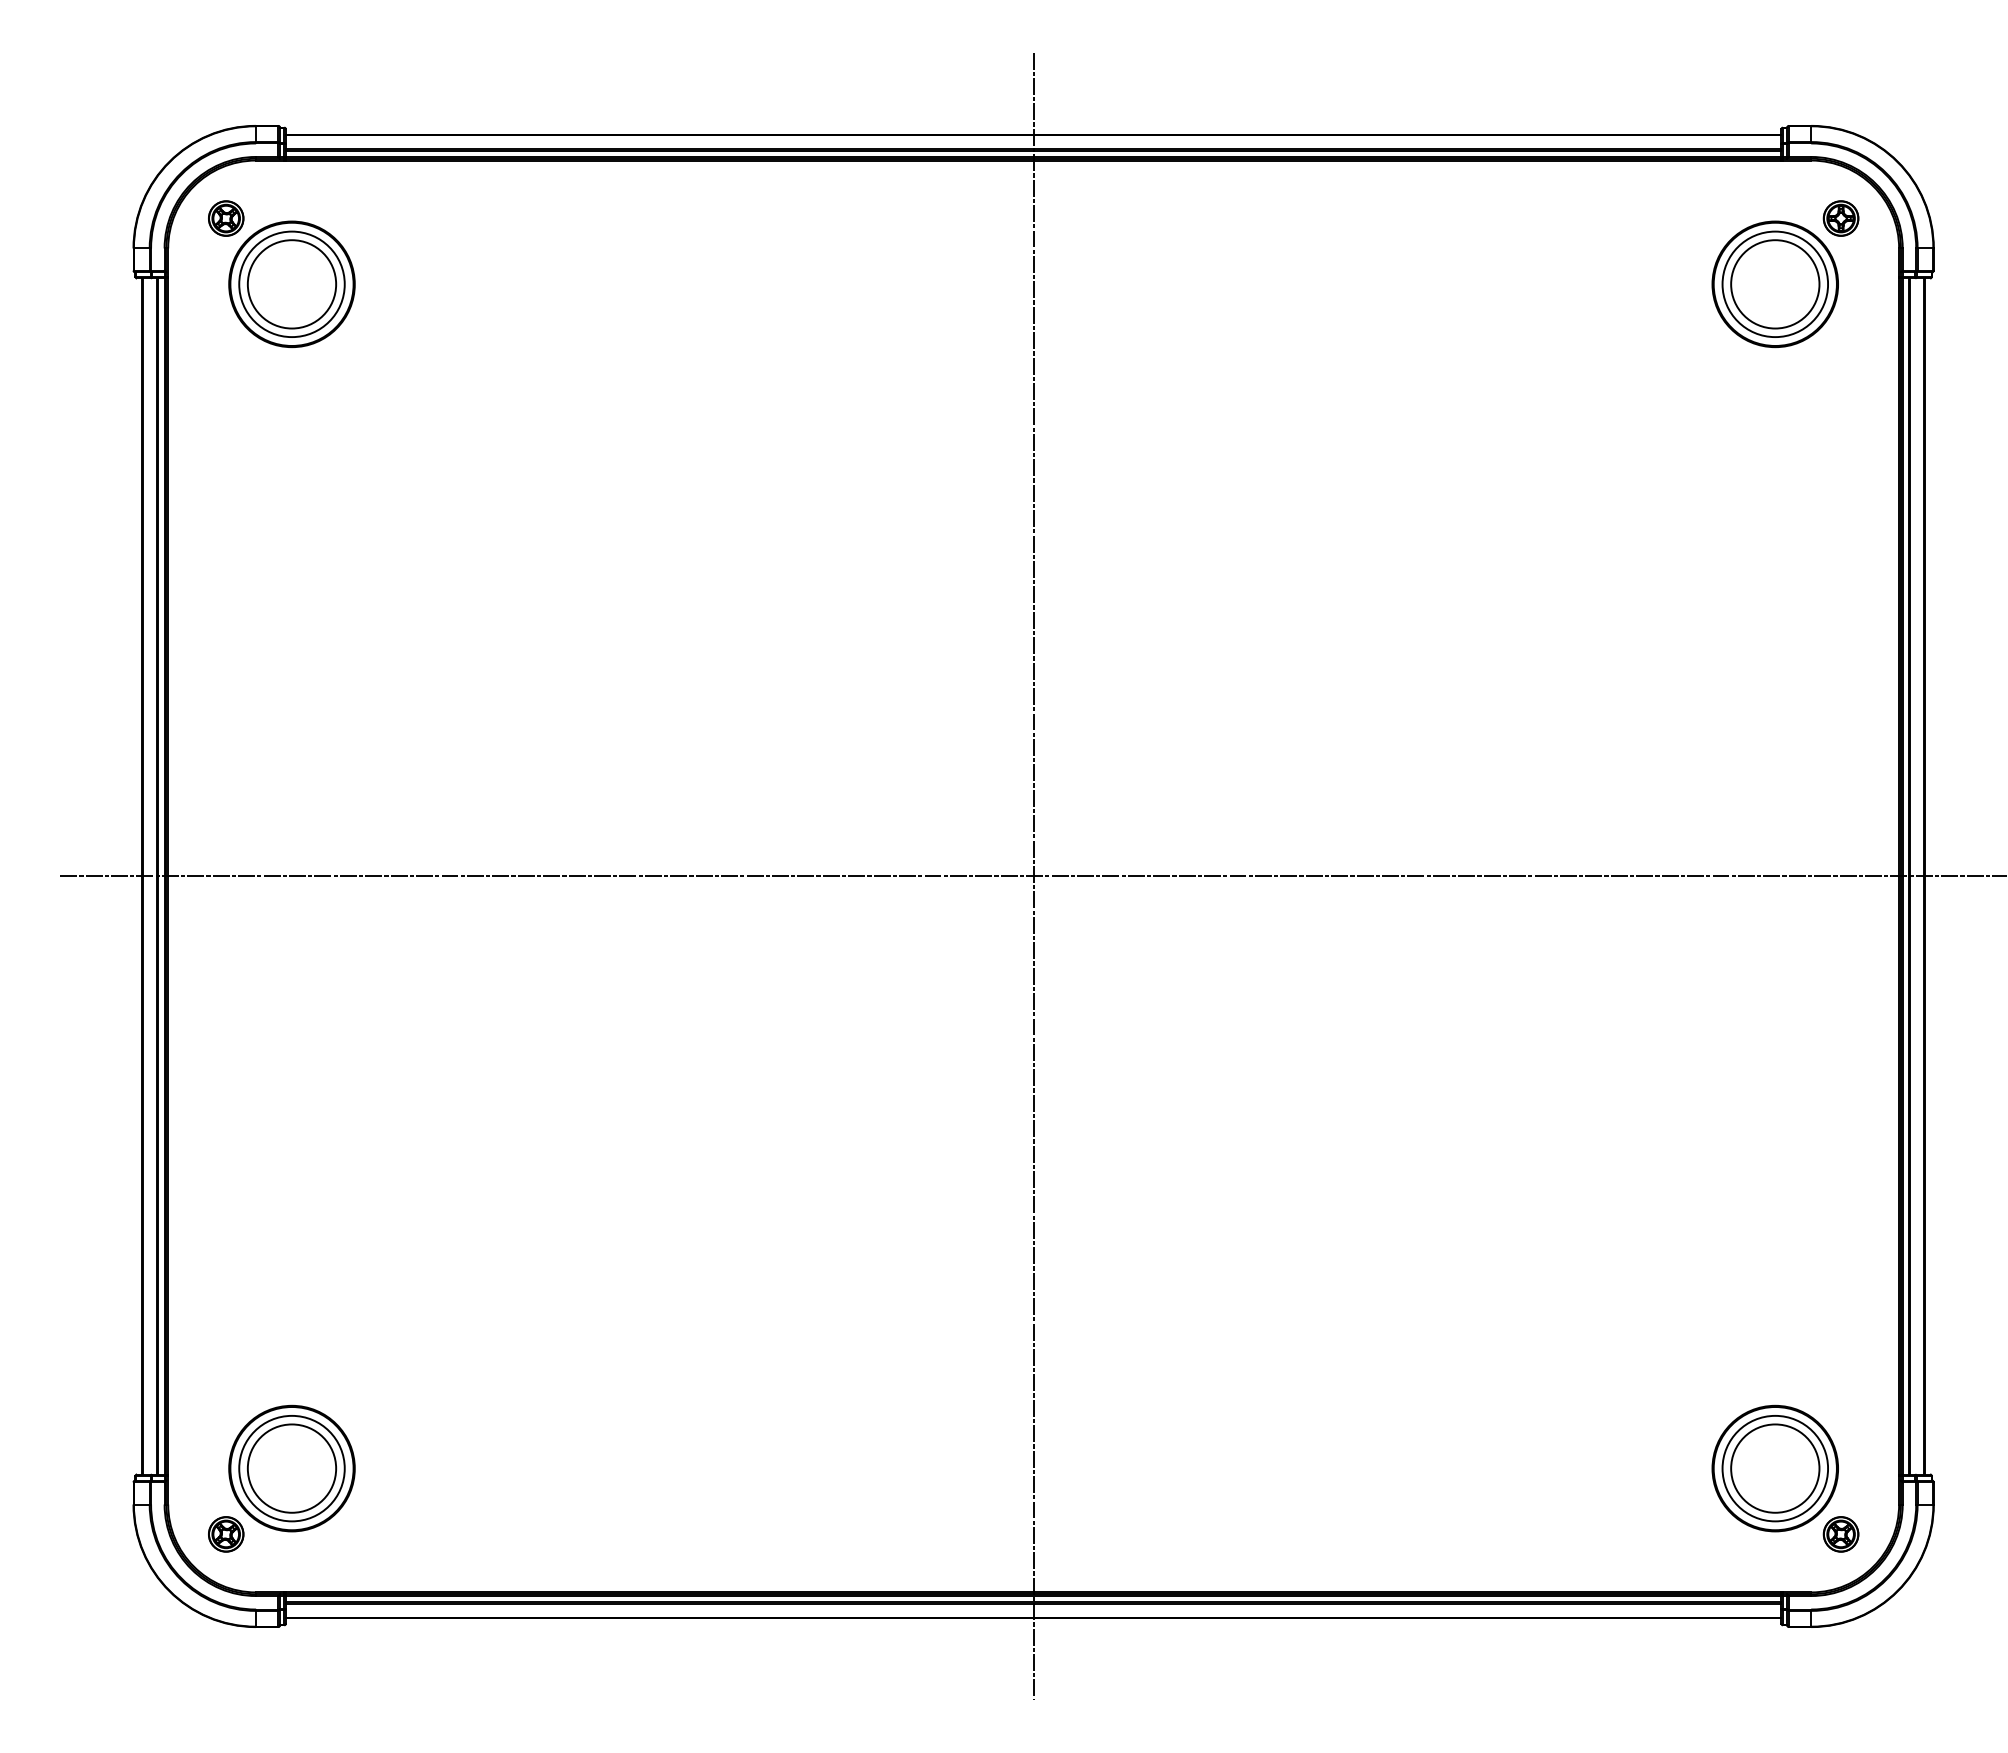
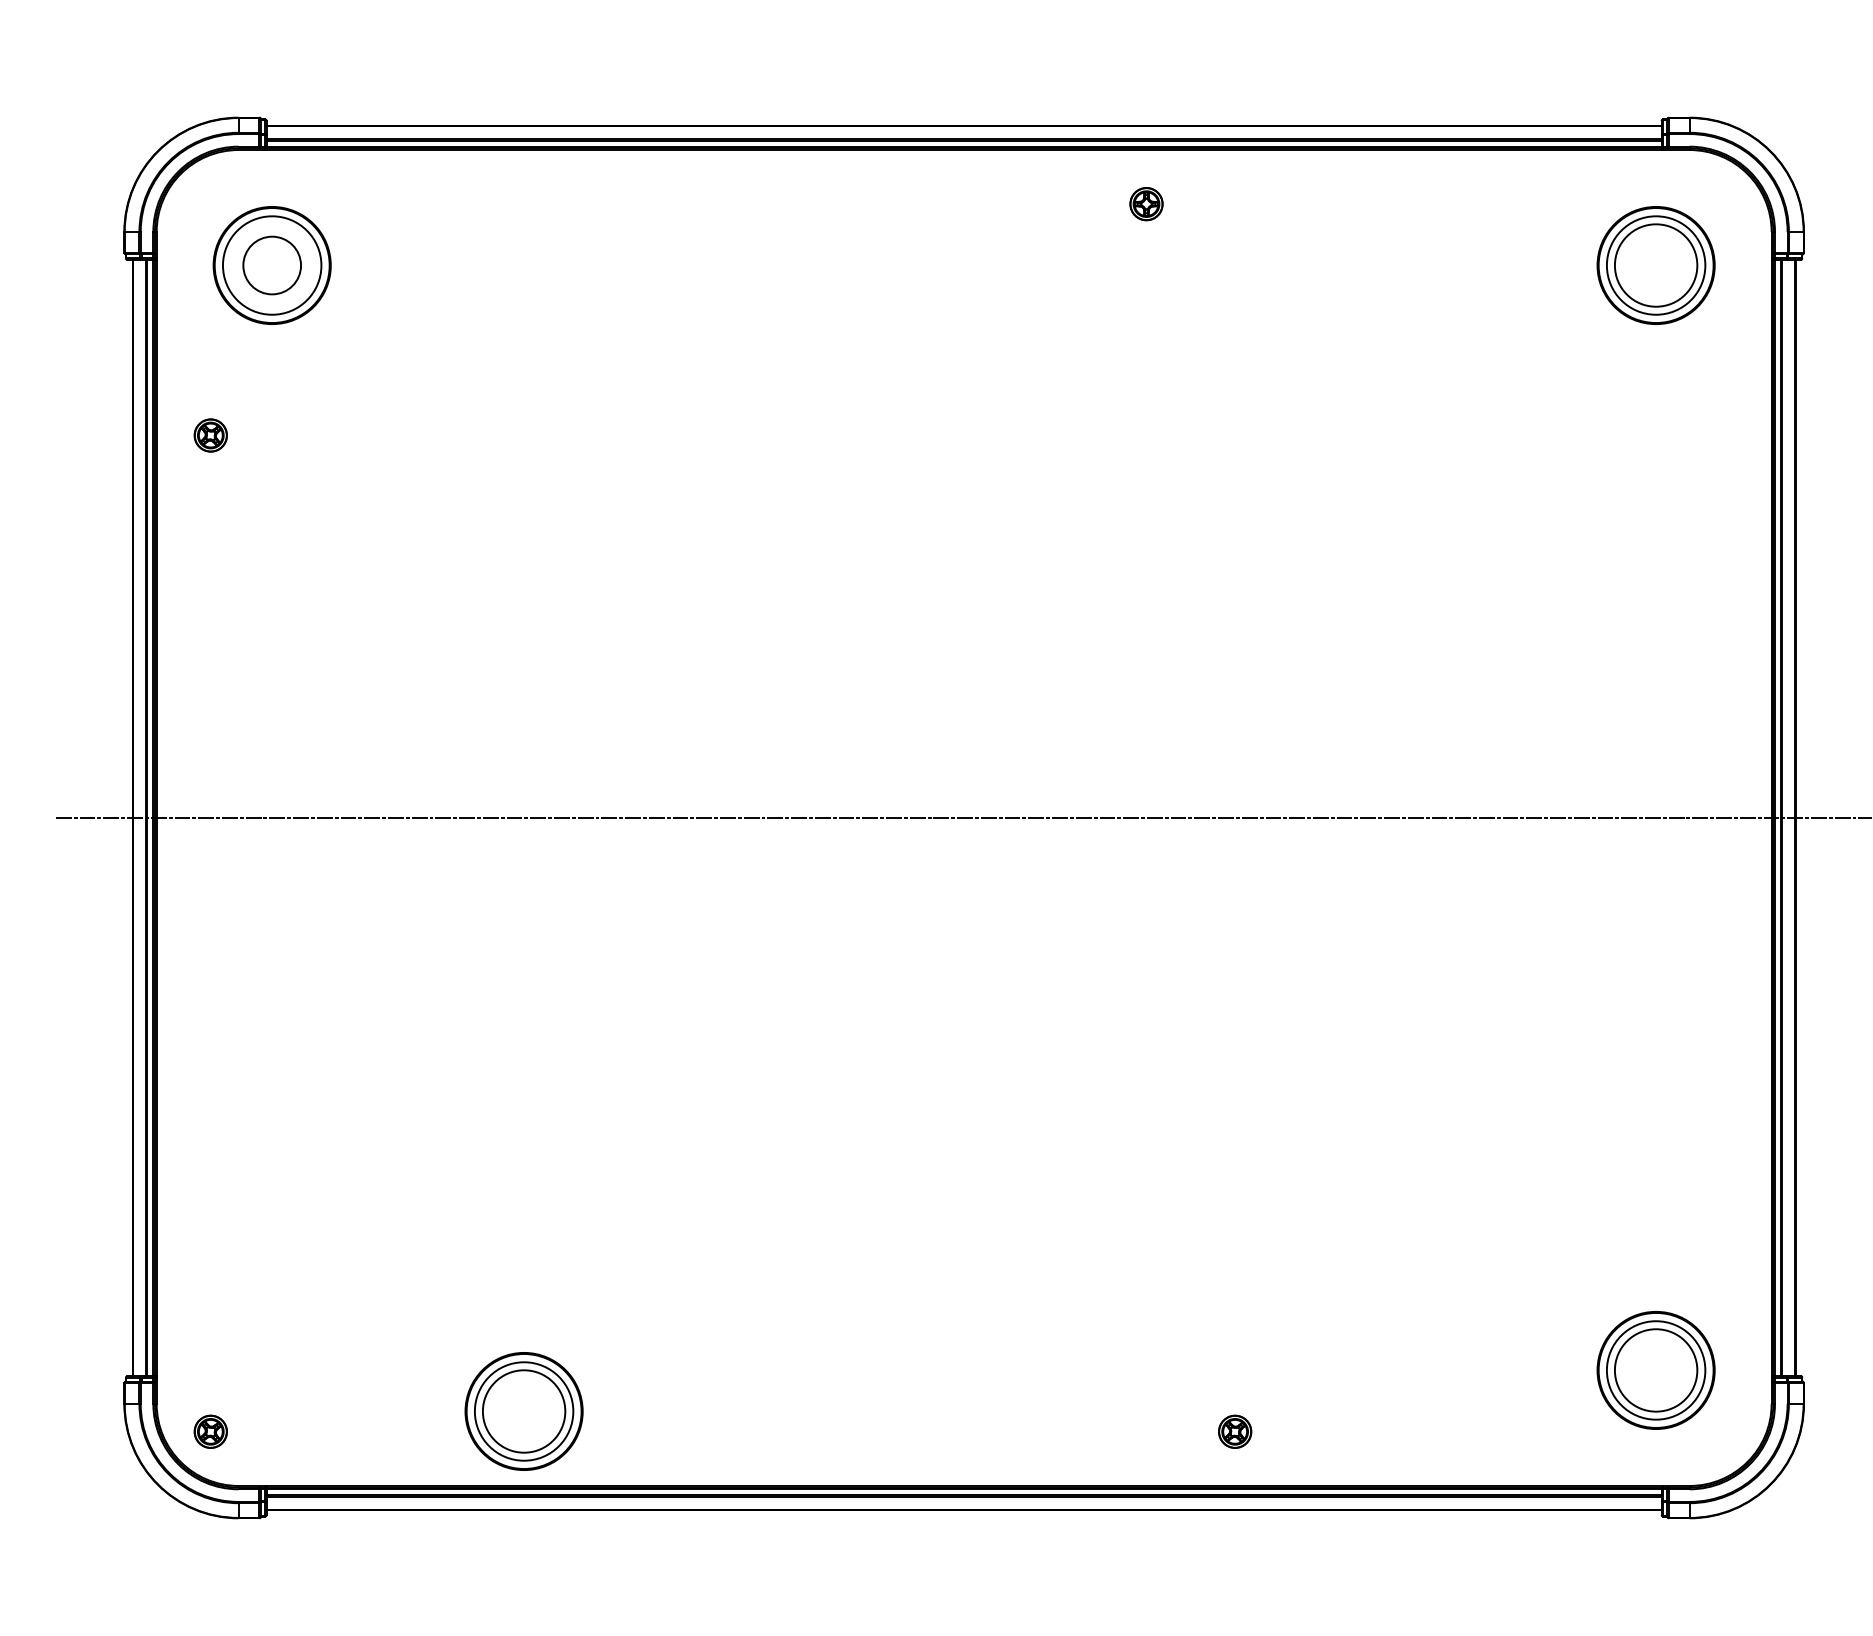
part: (226, 218) -> (211, 435), moved
part: (1840, 218) -> (1145, 204), moved
circle: (291, 284) -> (271, 265), size x0.7
line: (1033, 876) -> (964, 818), removed
part: (291, 1468) -> (523, 1411), moved
part: (1840, 1534) -> (1234, 1431), moved

